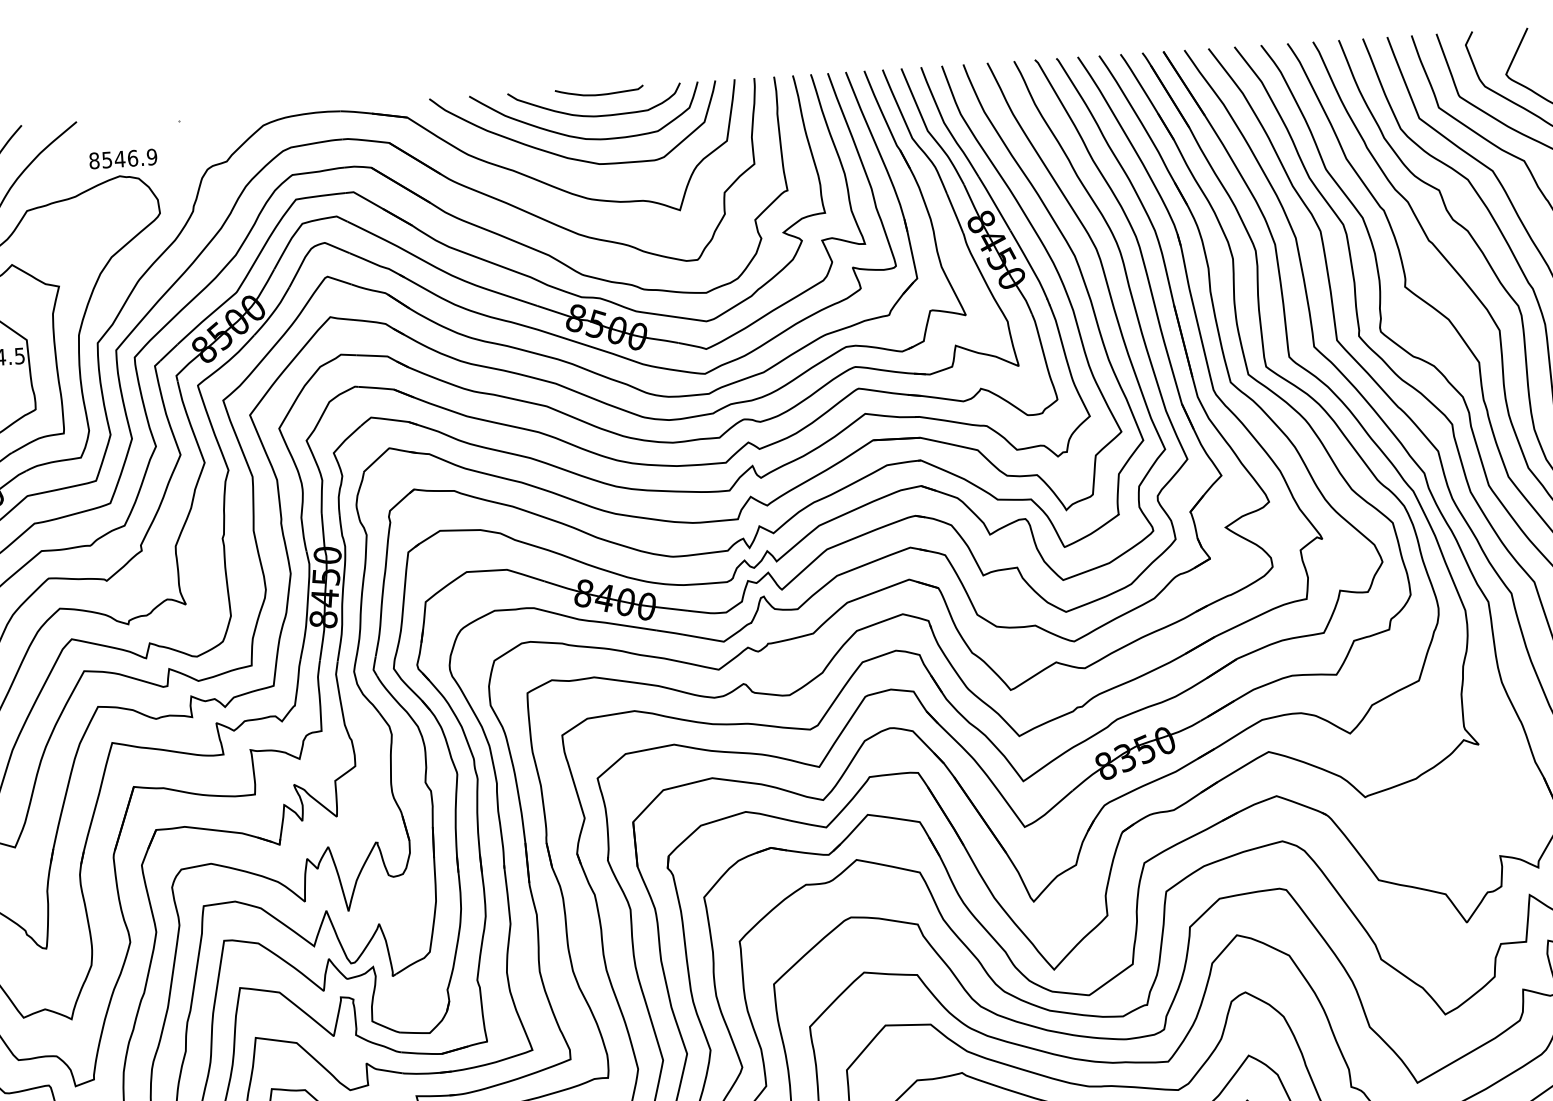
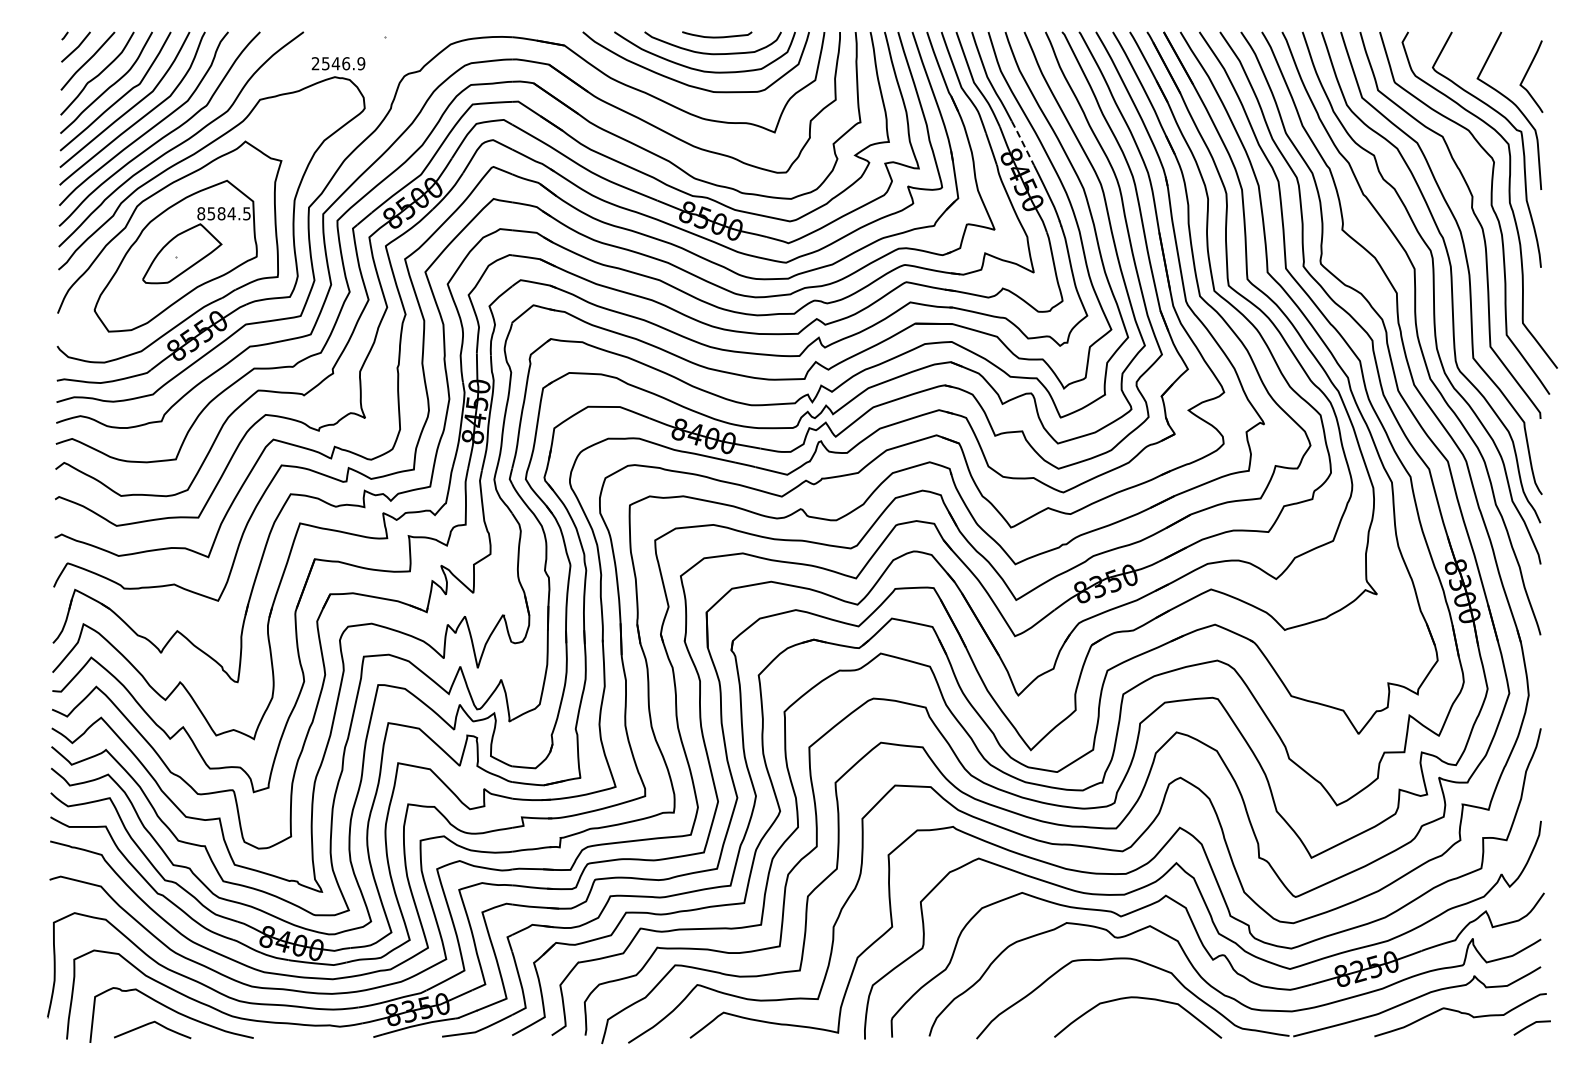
text: (94, 160) -> (315, 63), 8546.9 -> 2546.9
line: (995, 203) -> (1023, 143), solid -> dashed

